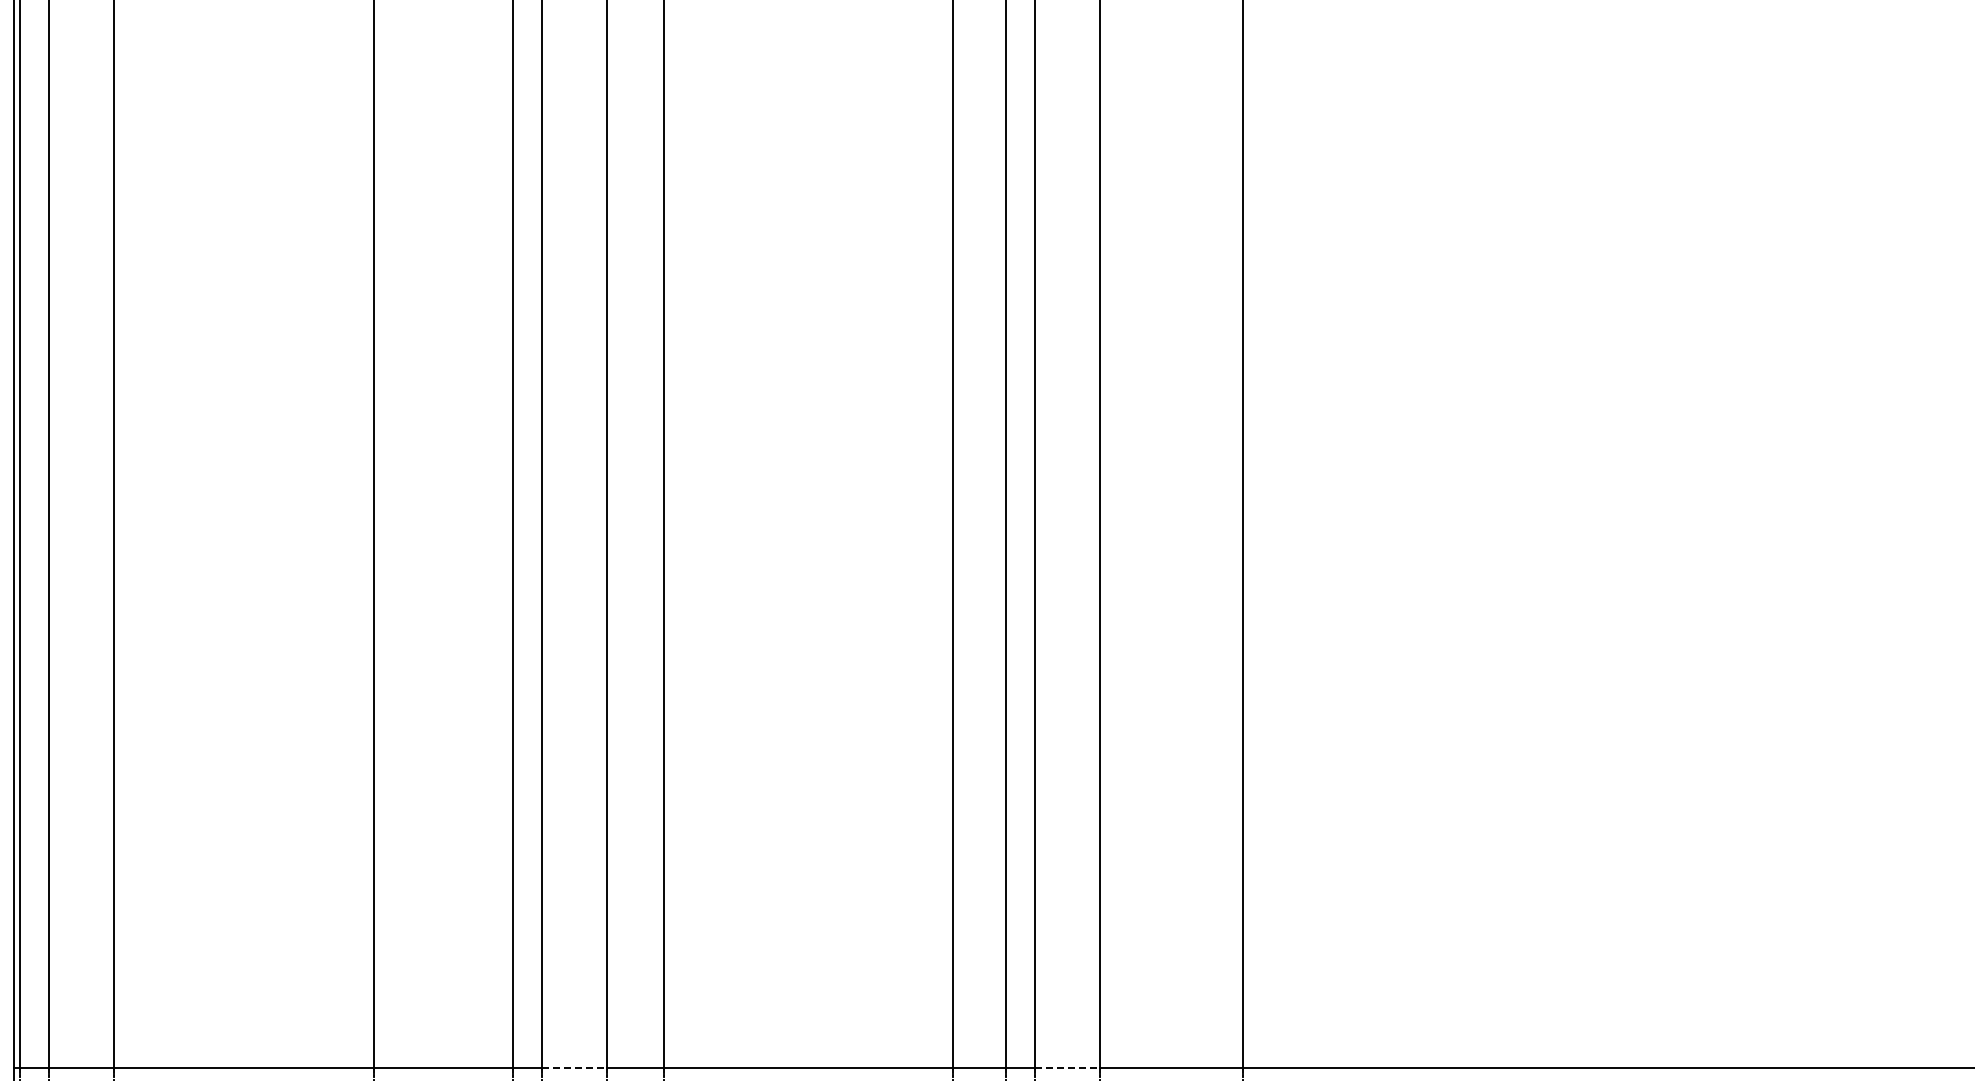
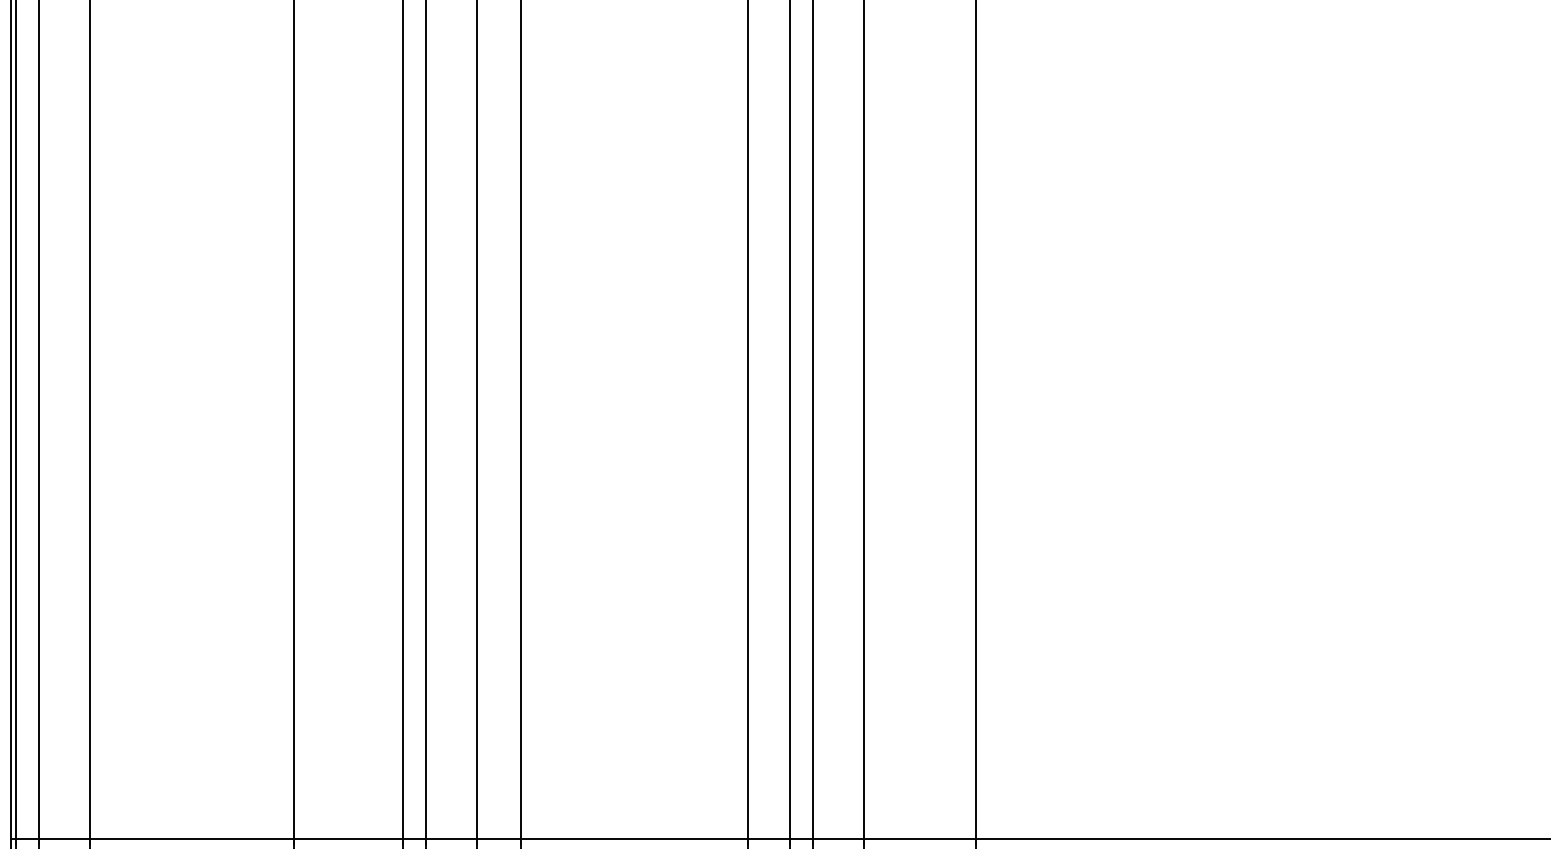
line: (575, 1068) -> (451, 839), dashed -> solid
line: (1067, 1068) -> (838, 839), dashed -> solid

